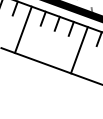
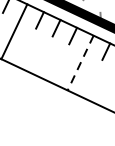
line: (79, 50) -> (80, 63), solid -> dashed

